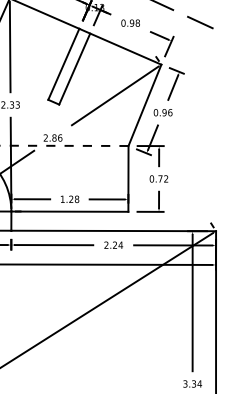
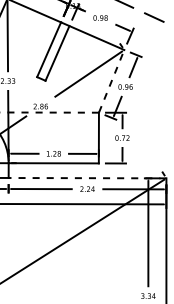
line: (144, 105) -> (111, 81), solid -> dashed
line: (113, 231) -> (87, 178), solid -> dashed

